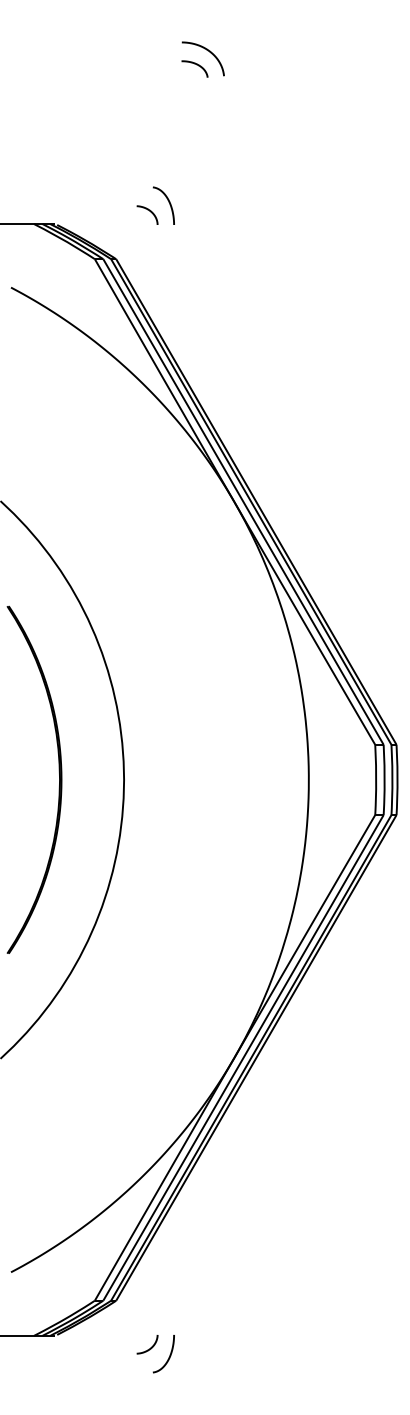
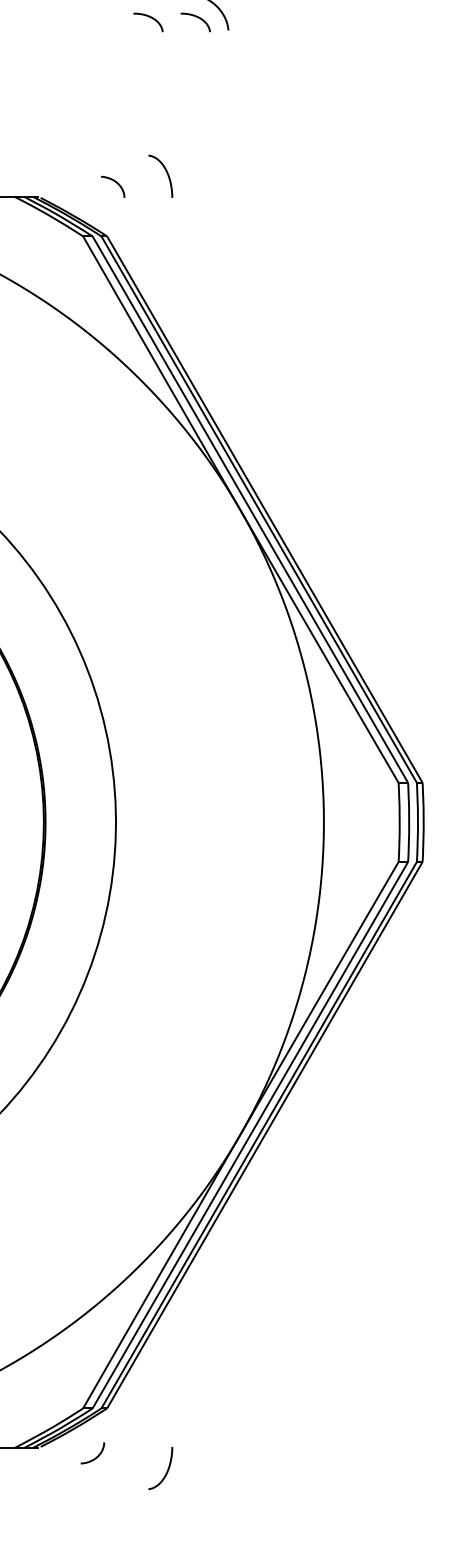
curve: (154, 65) -> (150, 18), added
curve: (149, 211) -> (115, 182), moved
curve: (150, 1347) -> (96, 1456), moved

